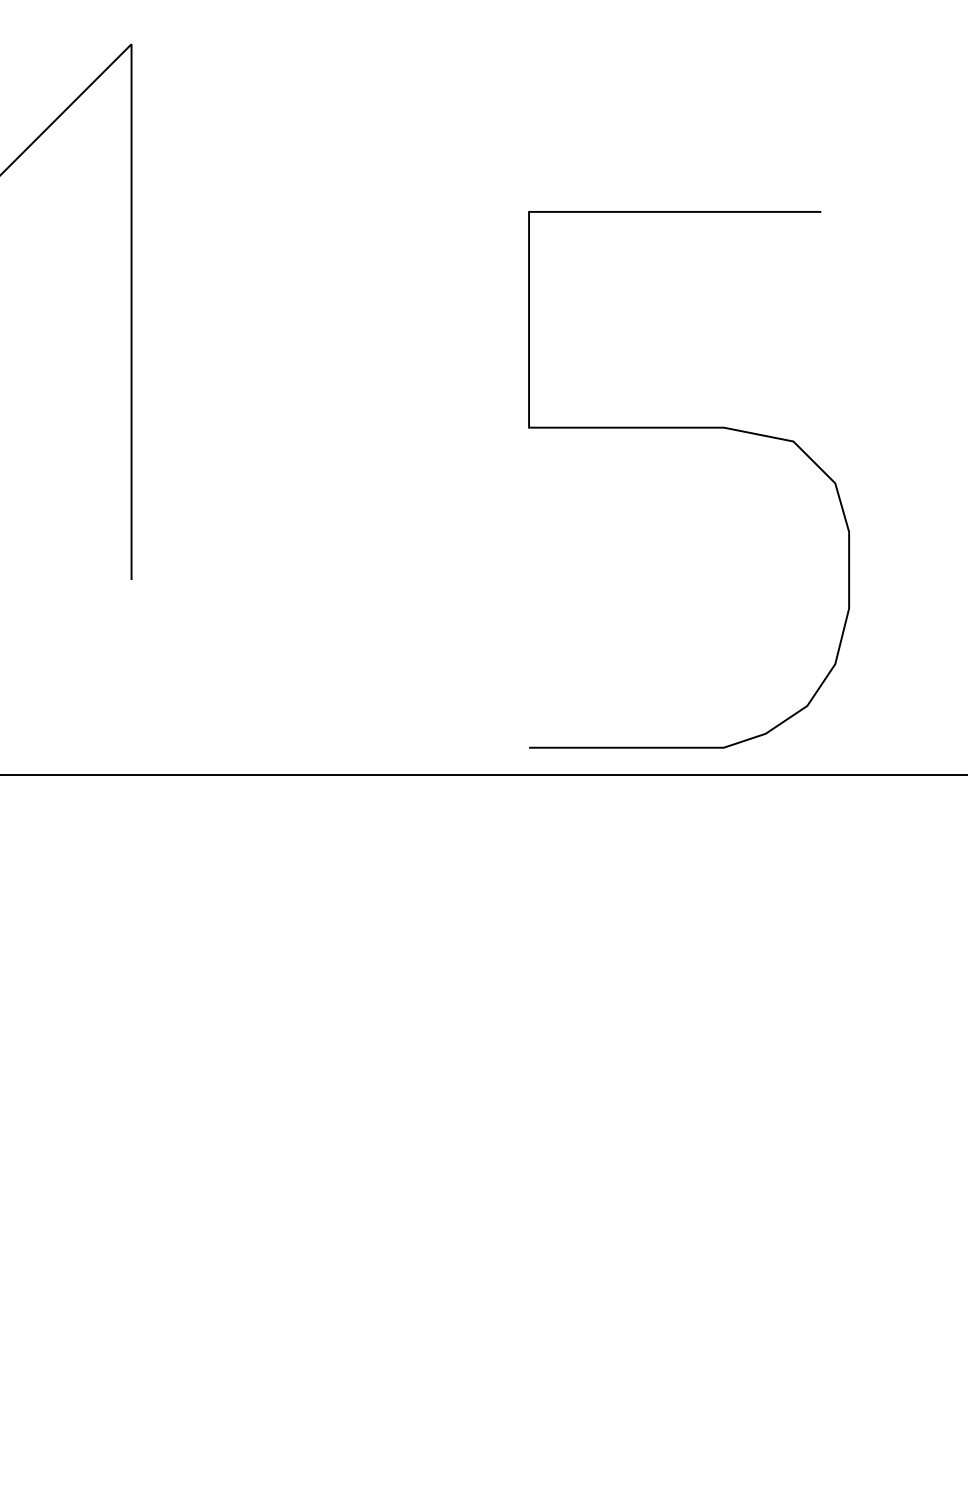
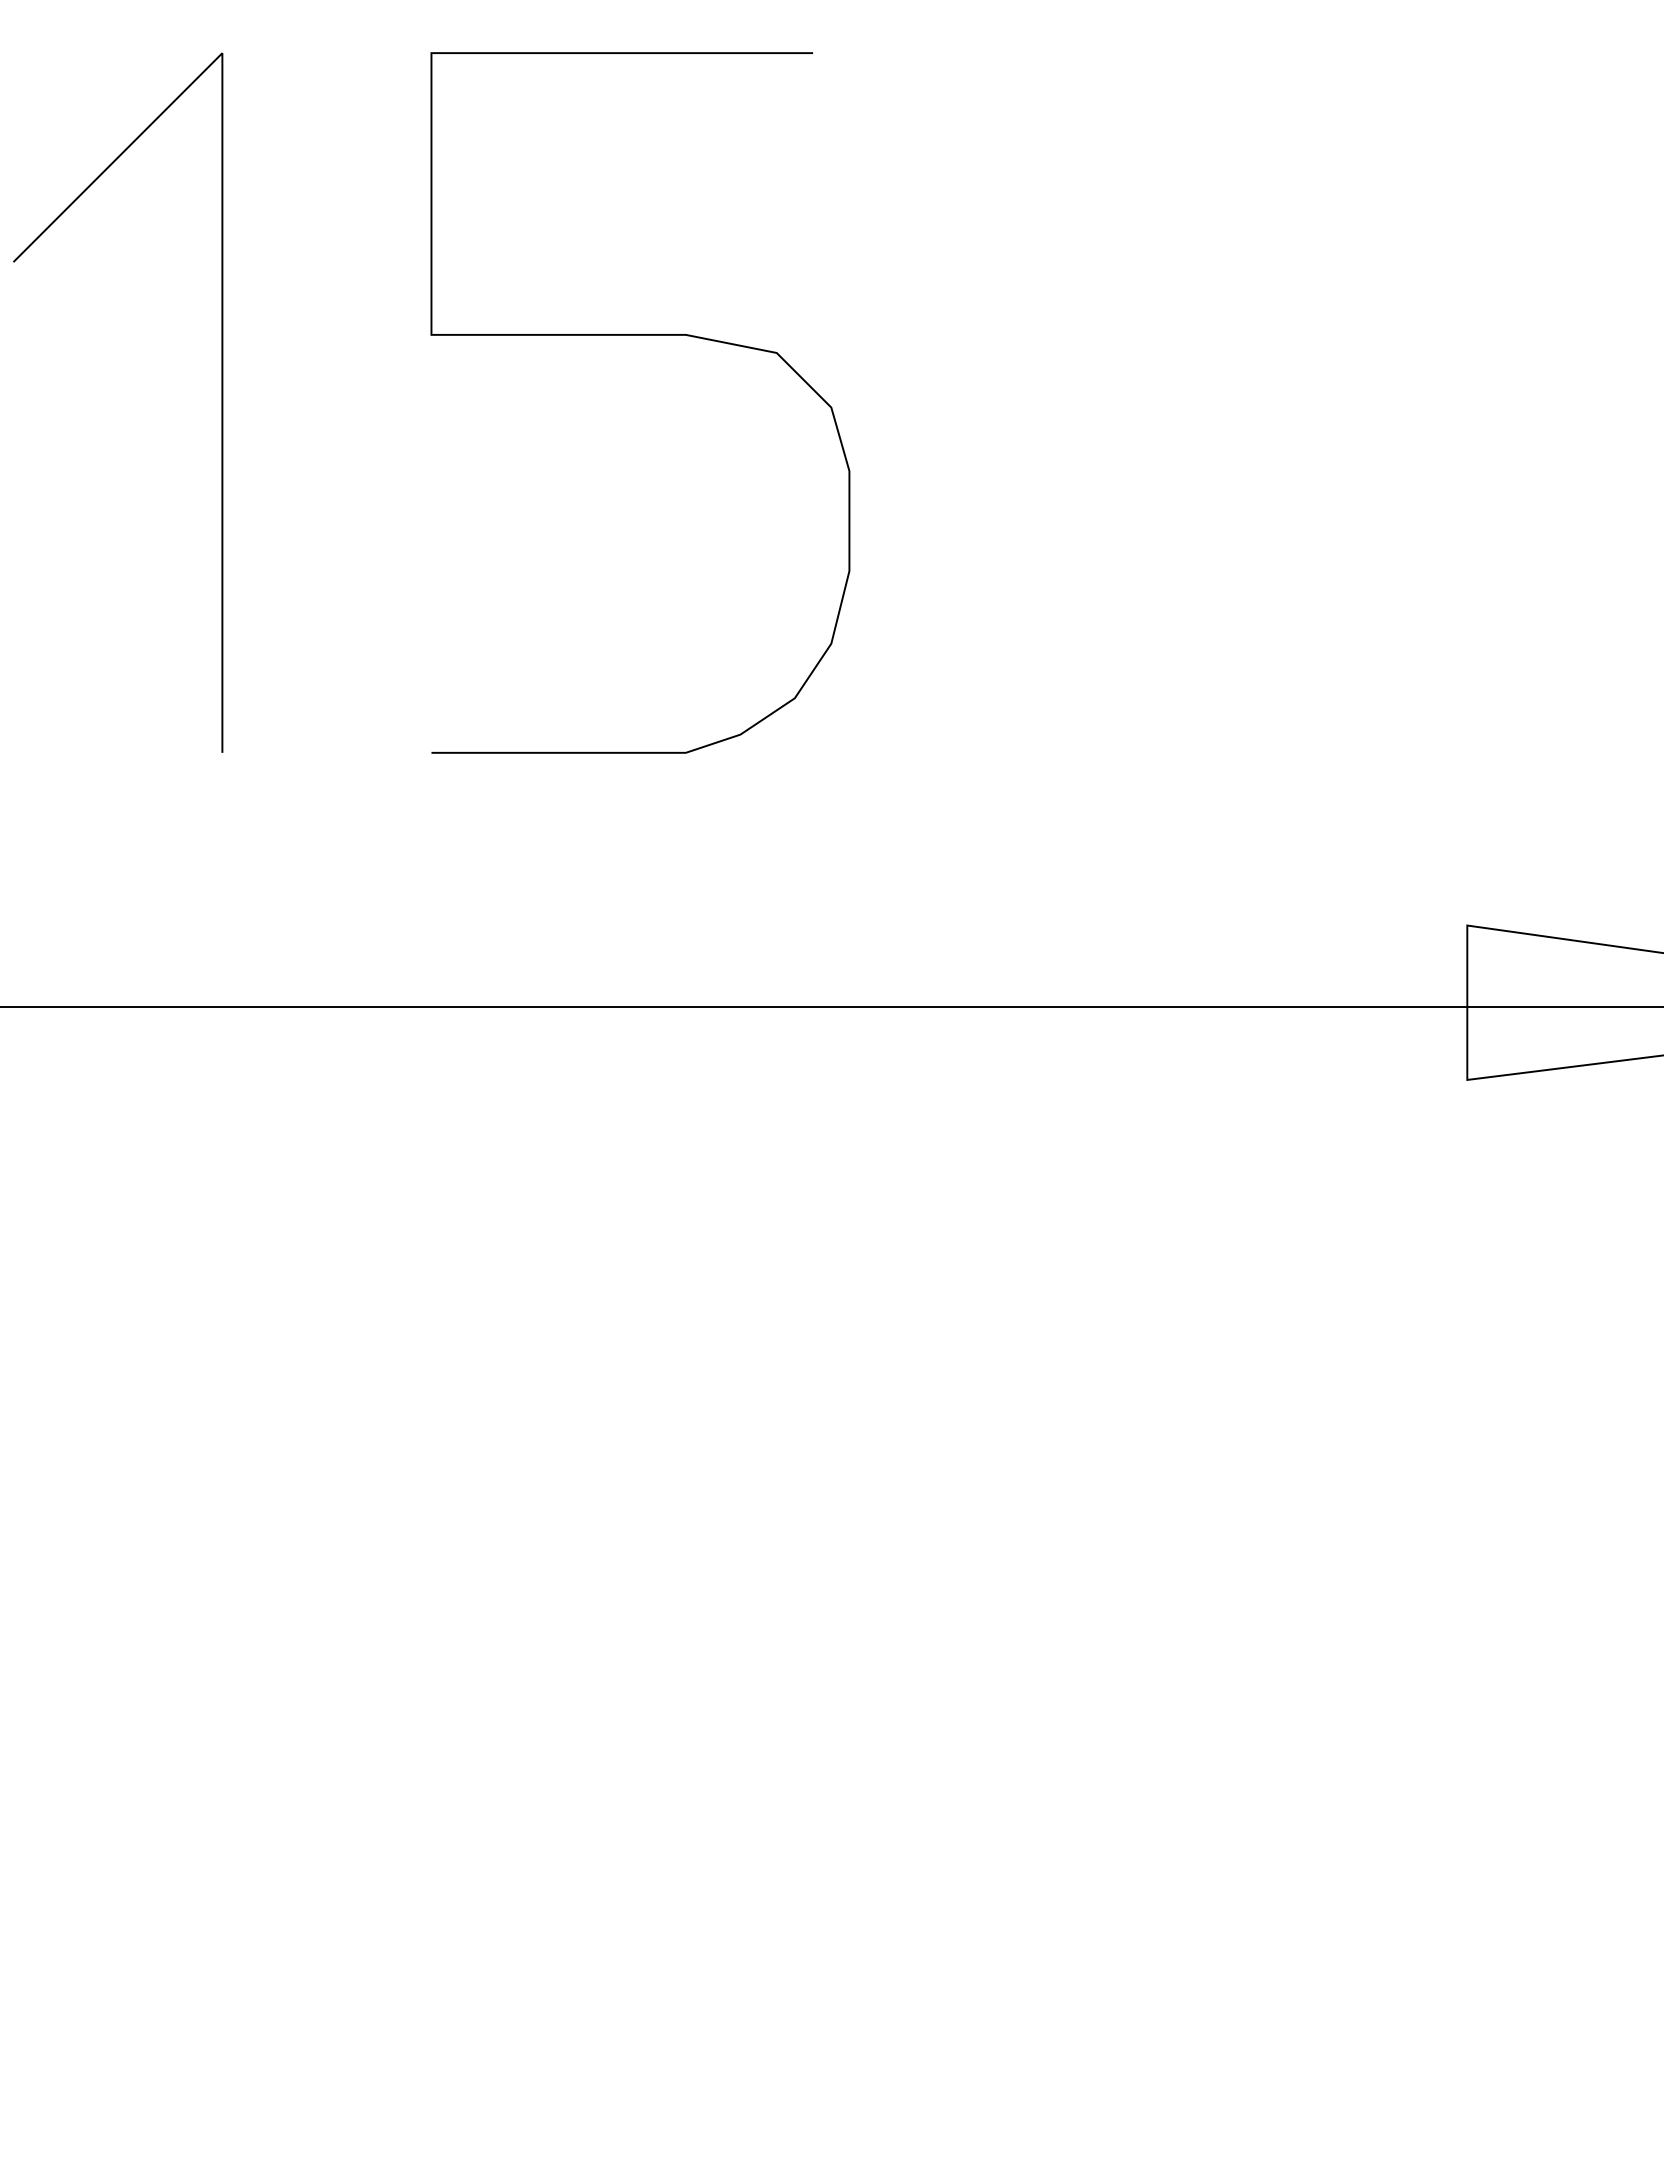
curve: (689, 428) -> (640, 335), moved

